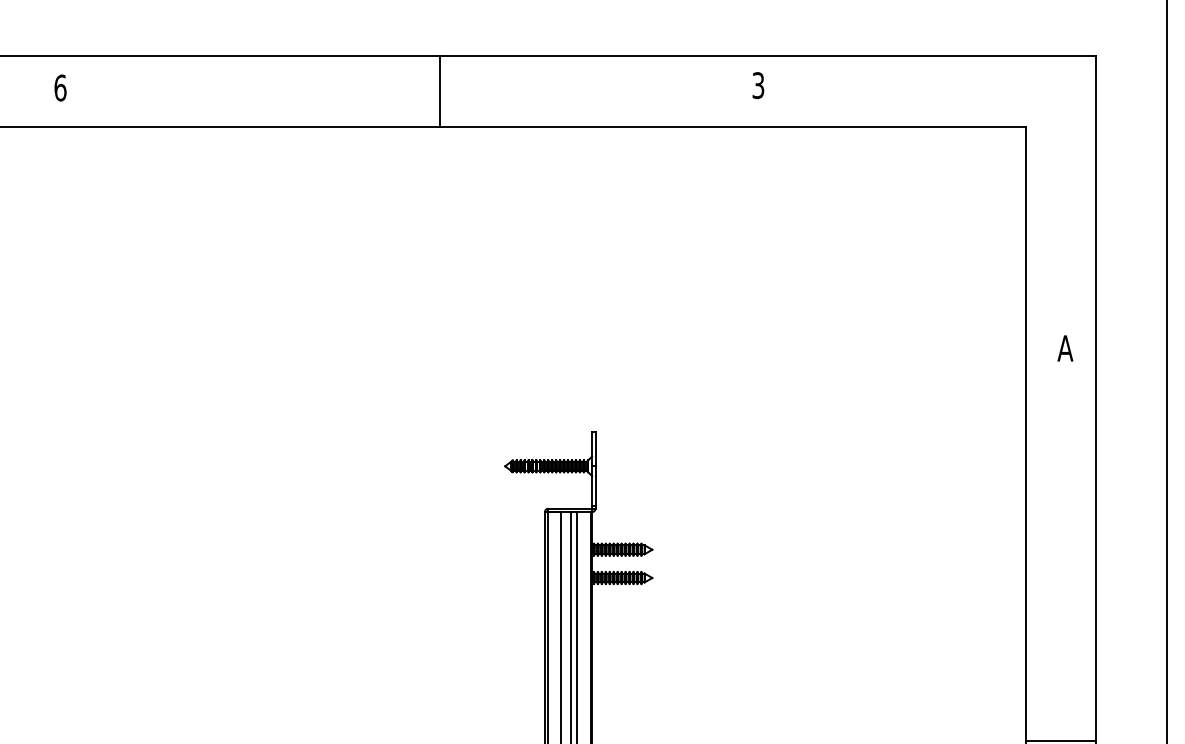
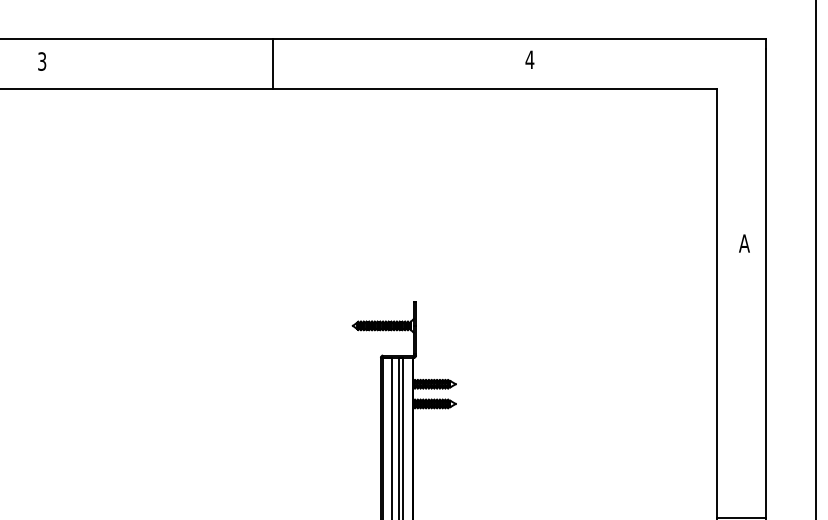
text: (757, 85) -> (529, 59), 3 -> 4
text: (60, 87) -> (42, 61), 6 -> 3
line: (440, 90) -> (272, 63), moved

